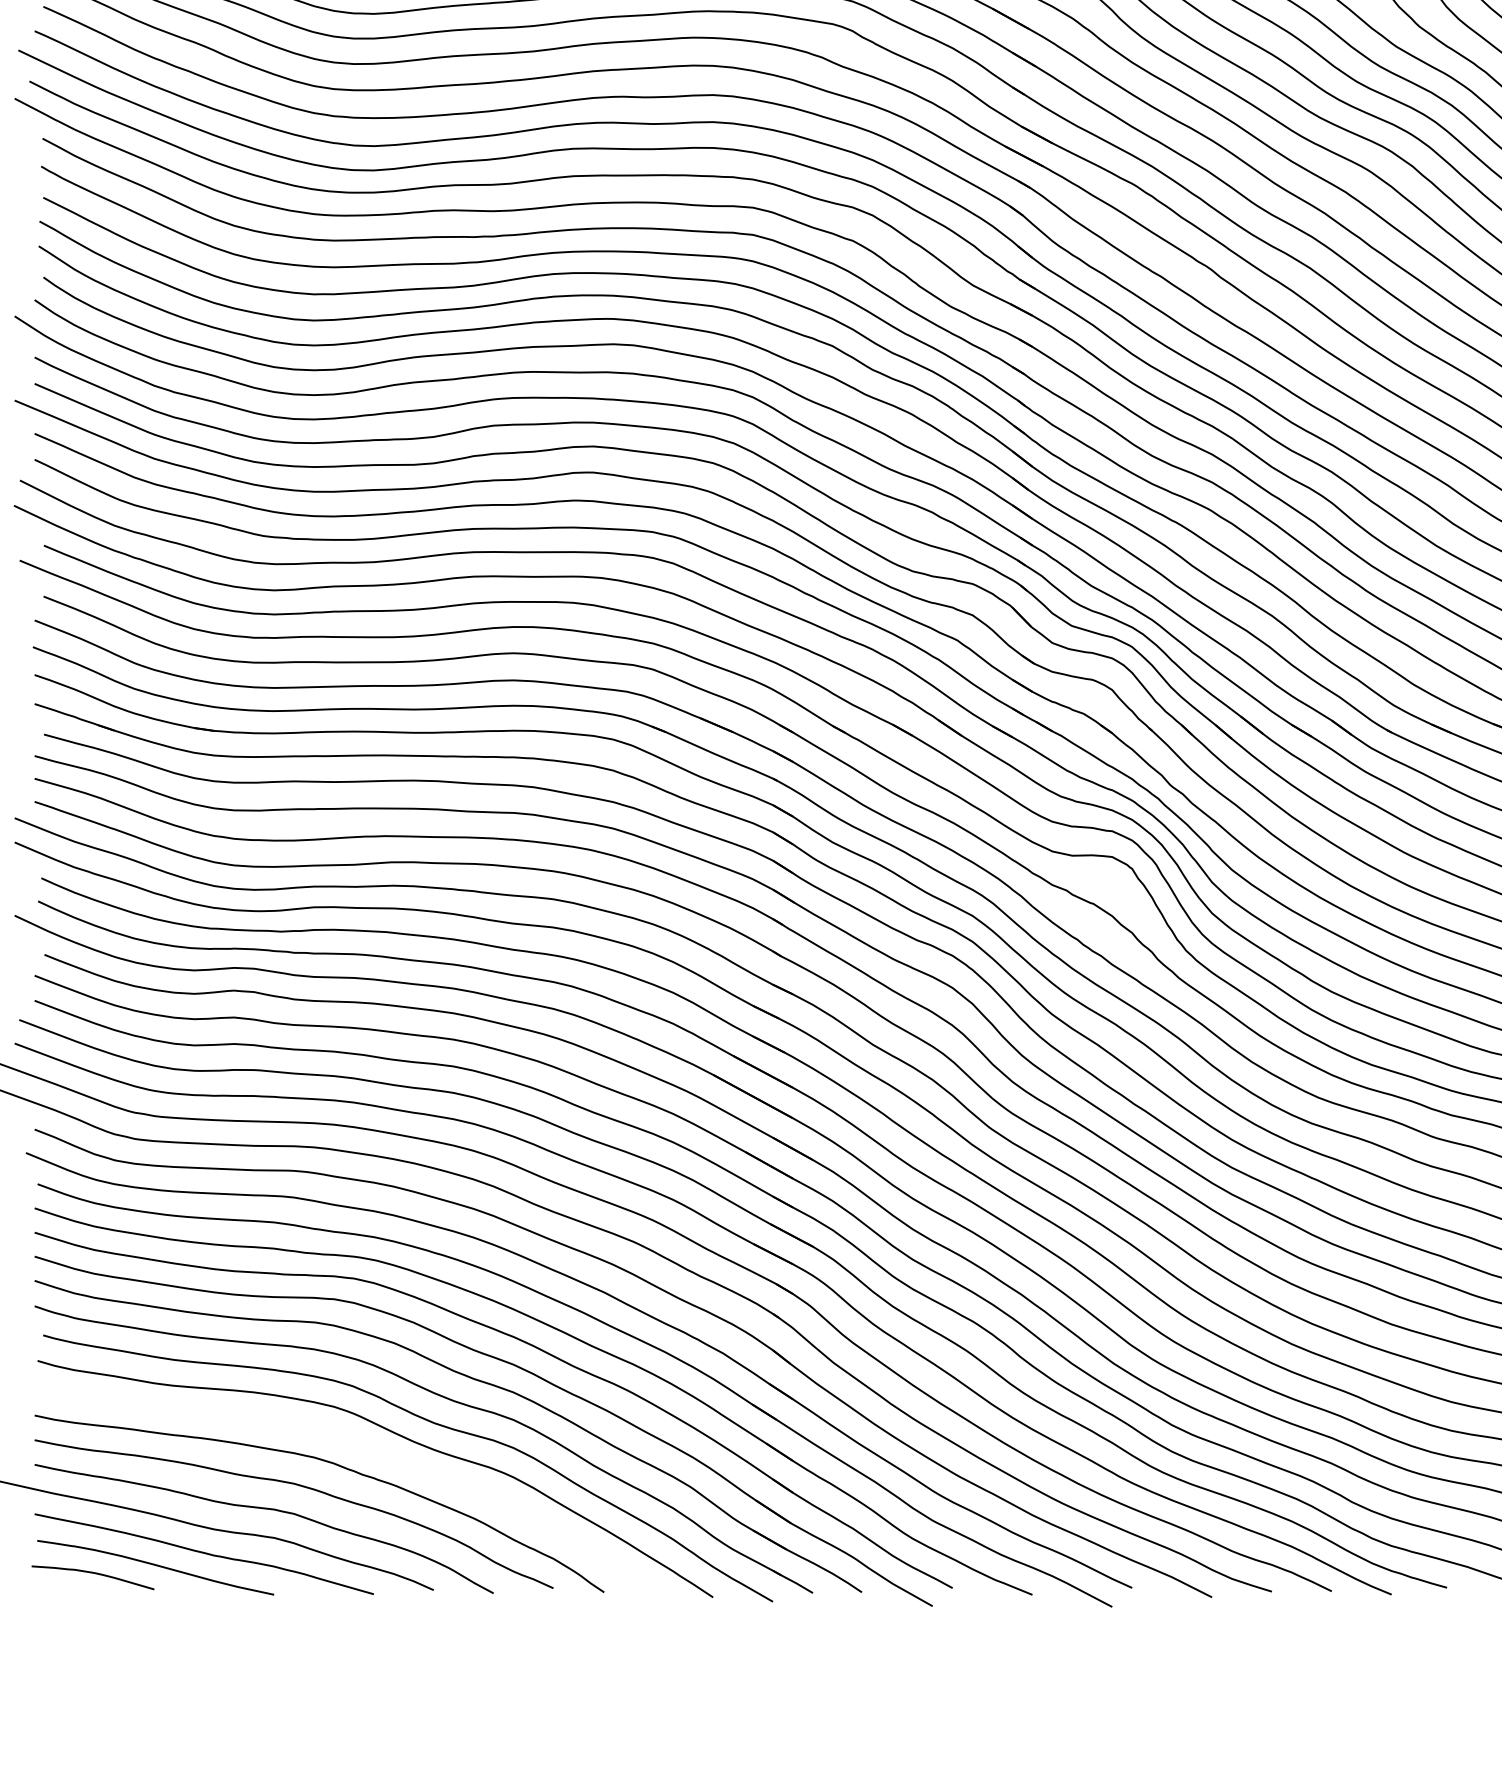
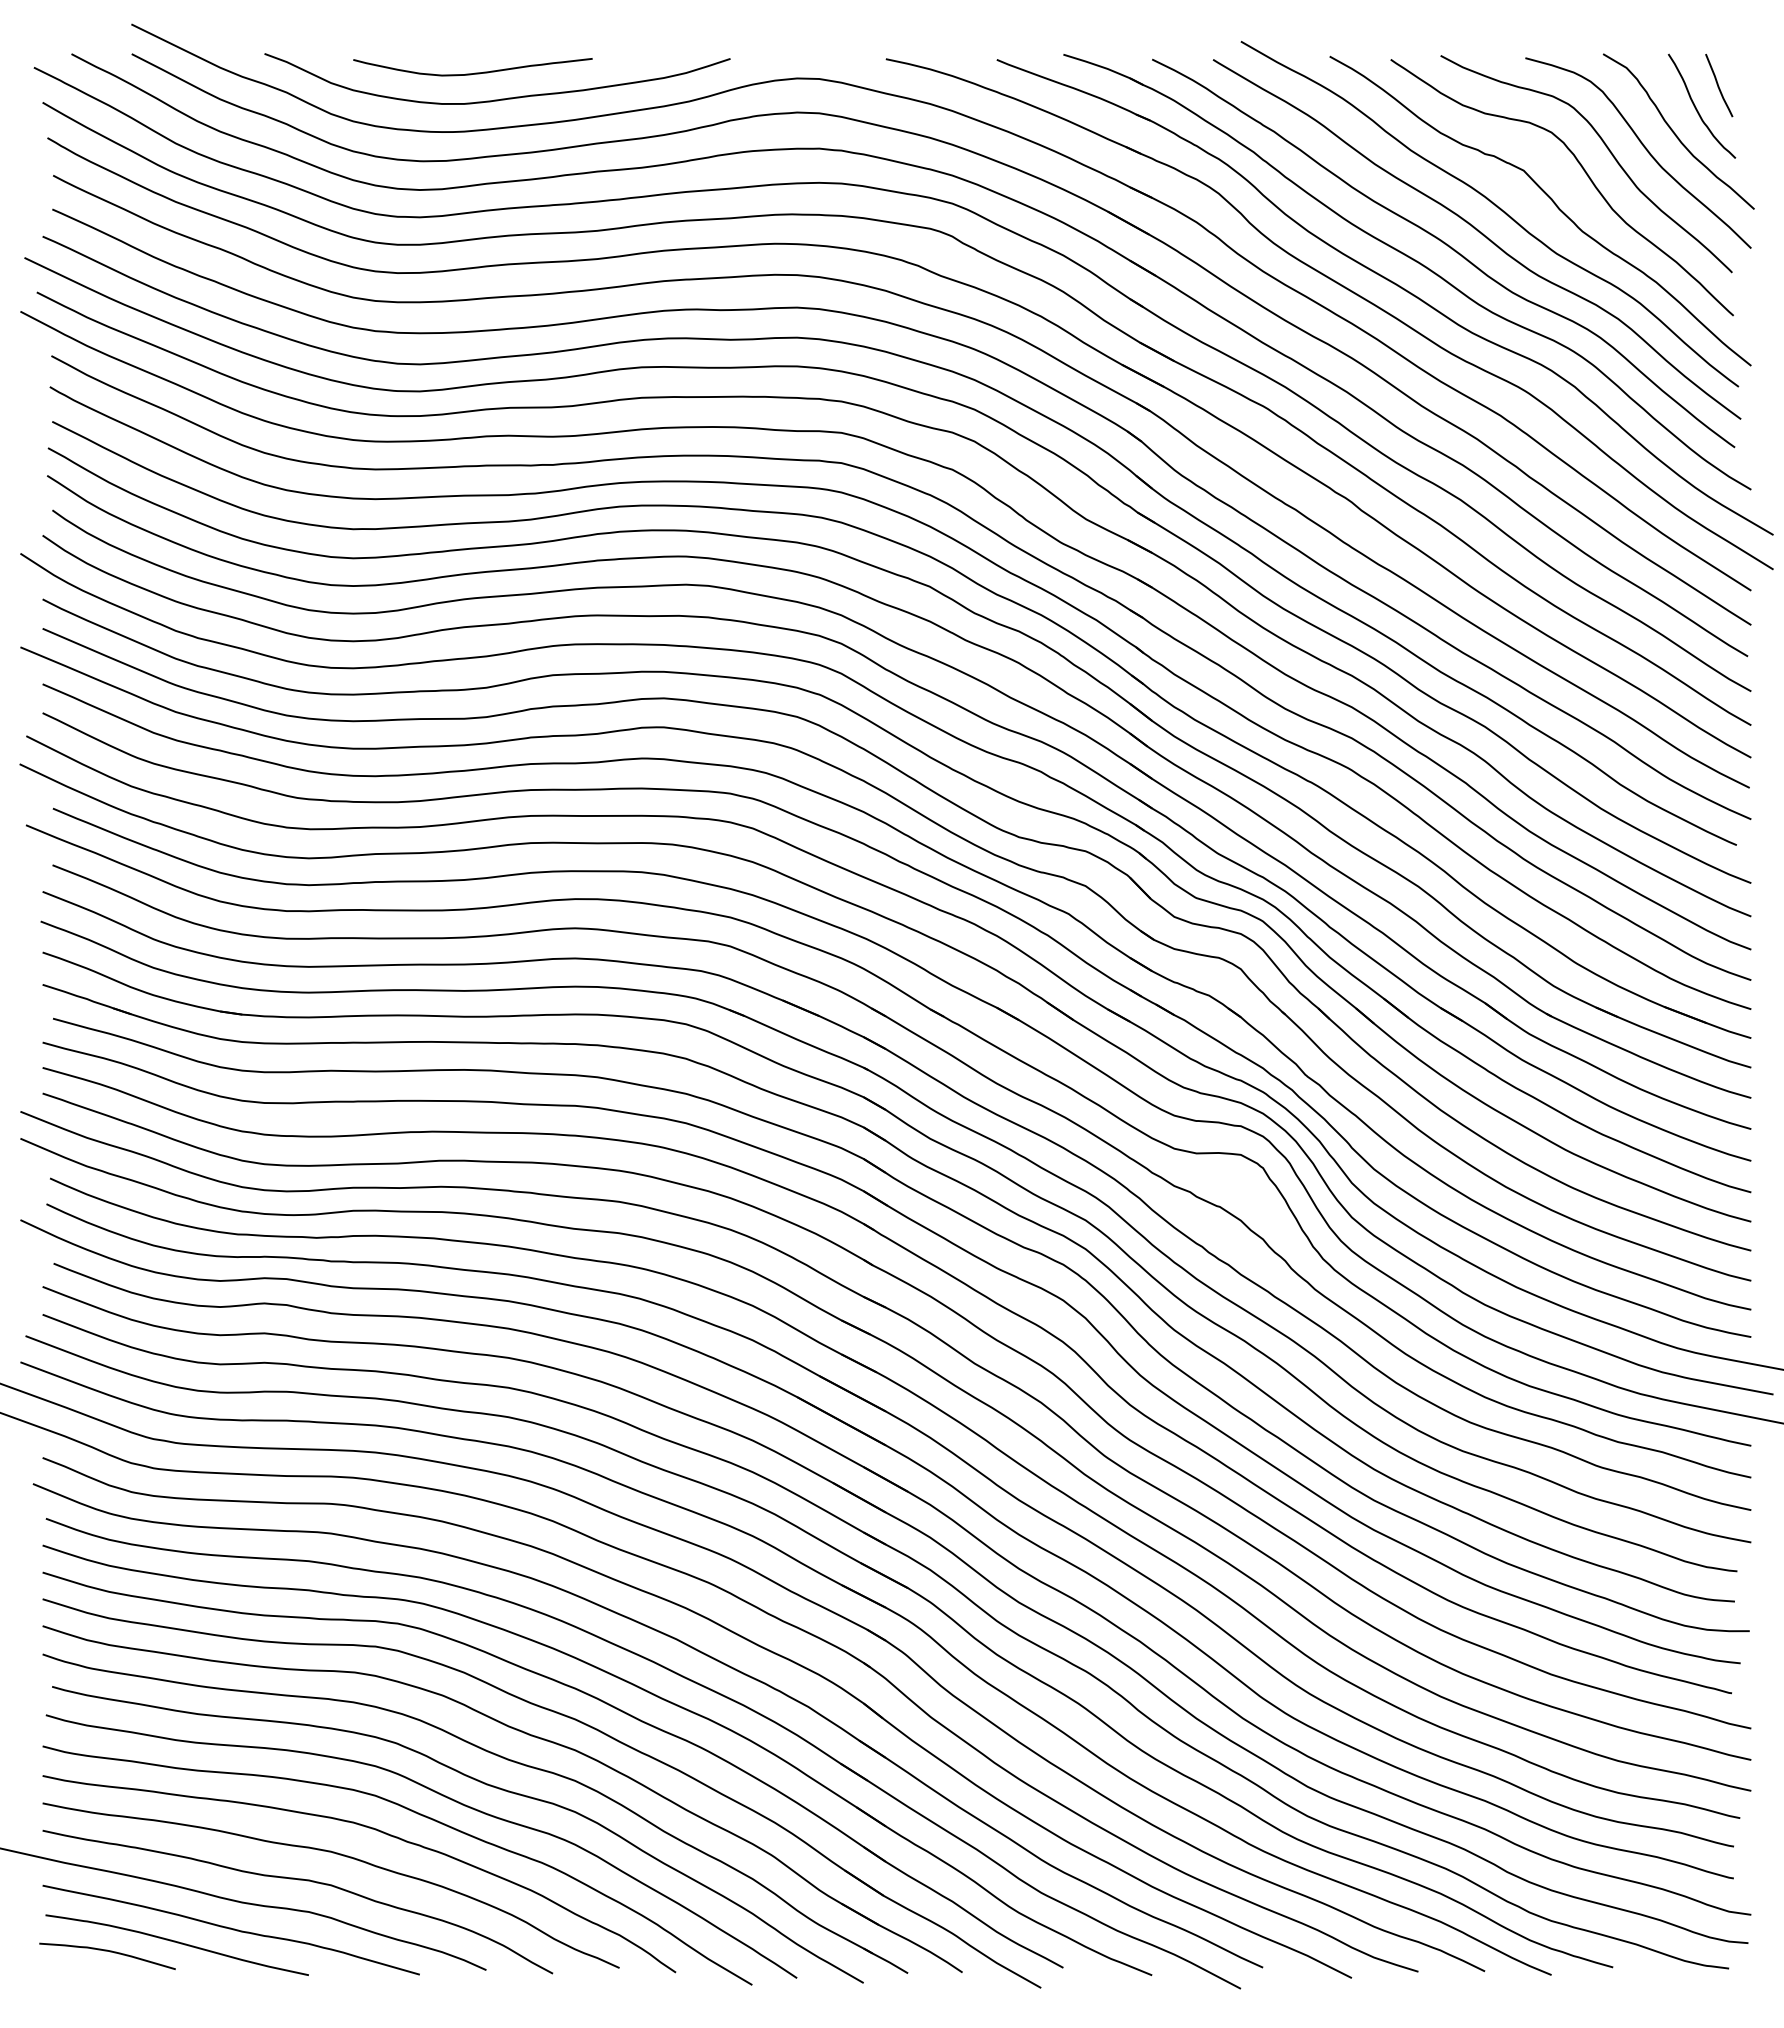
curve: (371, 1450) -> (417, 1814), added

